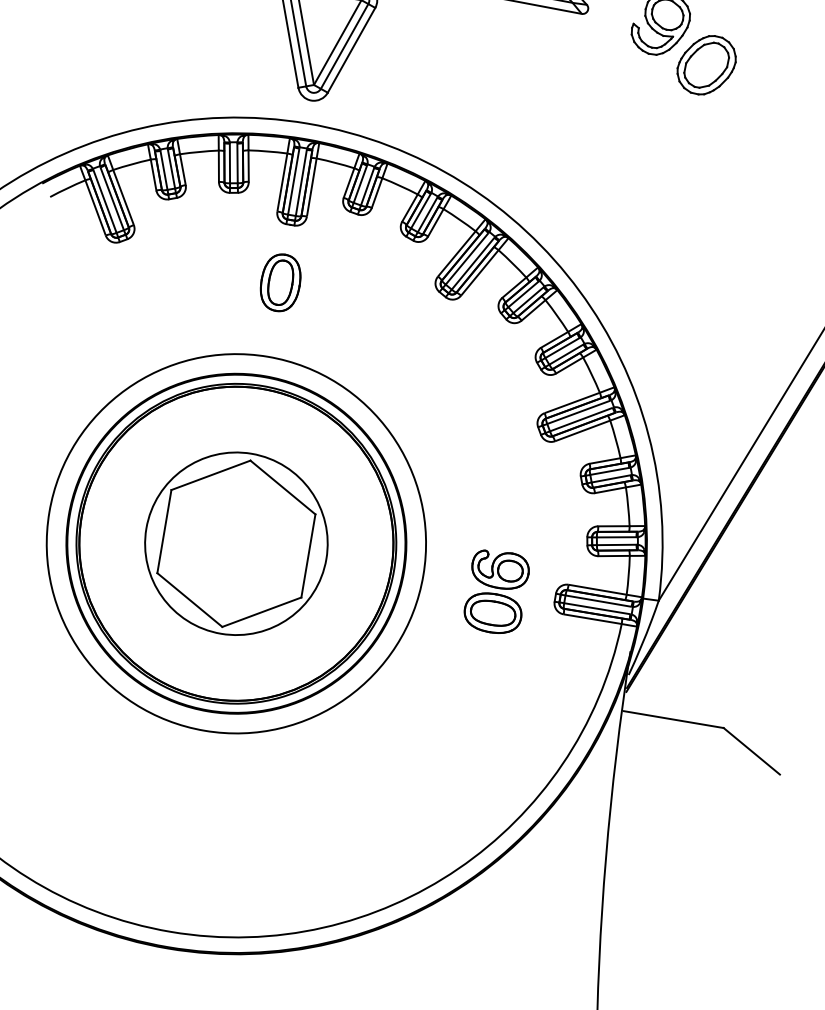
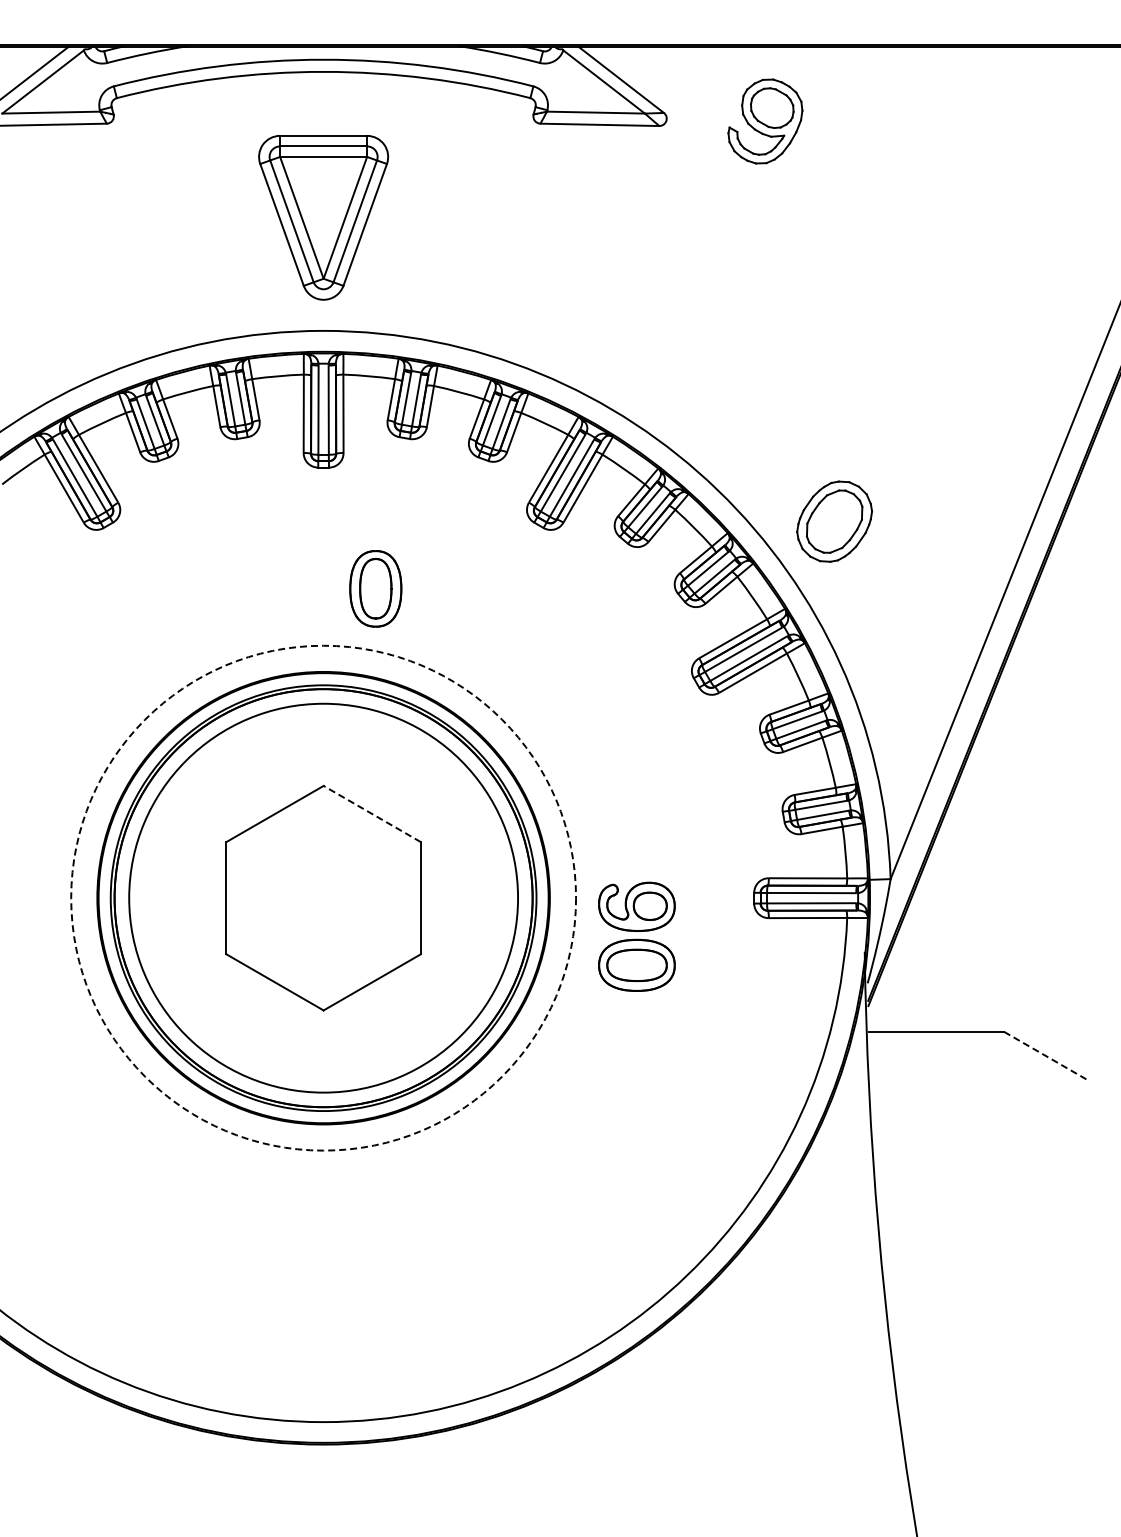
part: (706, 65) -> (834, 521), moved
part: (280, 282) -> (375, 588), moved
line: (282, 487) -> (371, 813), solid -> dashed
circle: (236, 543) -> (323, 897), size x1.6
circle: (236, 543) -> (323, 897), solid -> dashed
part: (496, 591) -> (636, 936), moved
line: (751, 751) -> (1046, 1056), solid -> dashed

